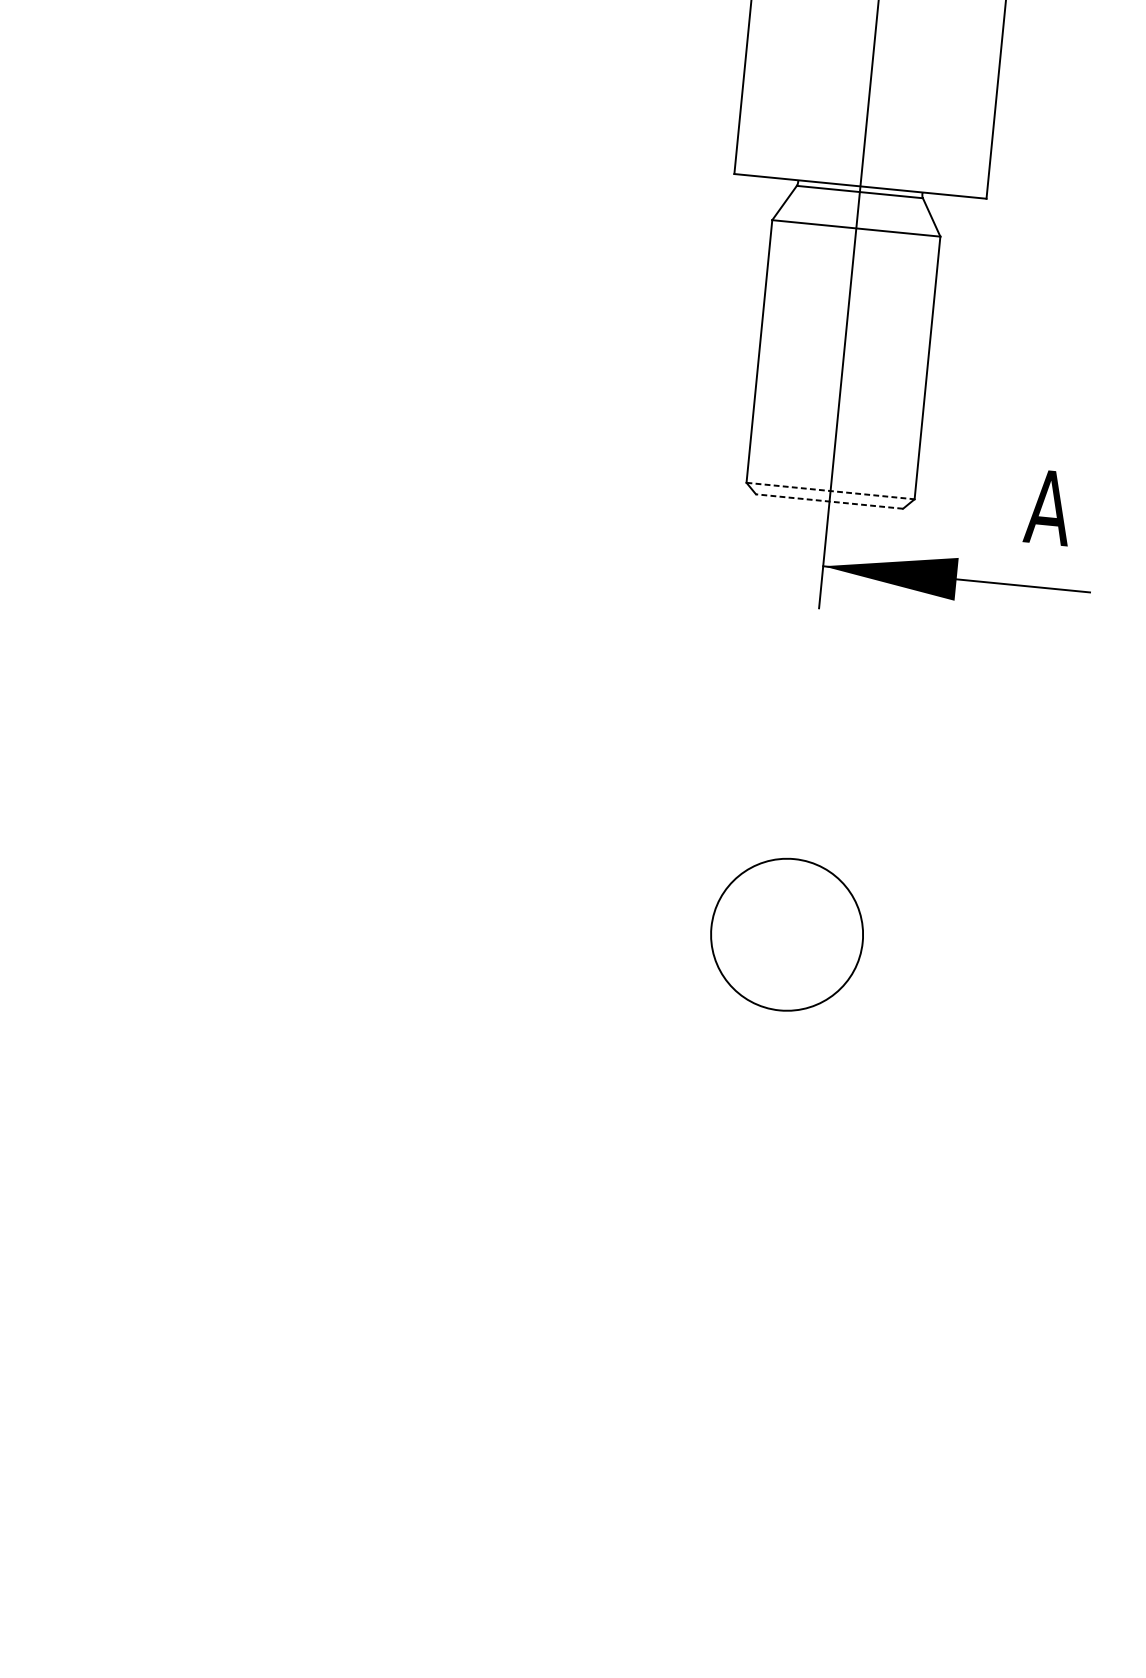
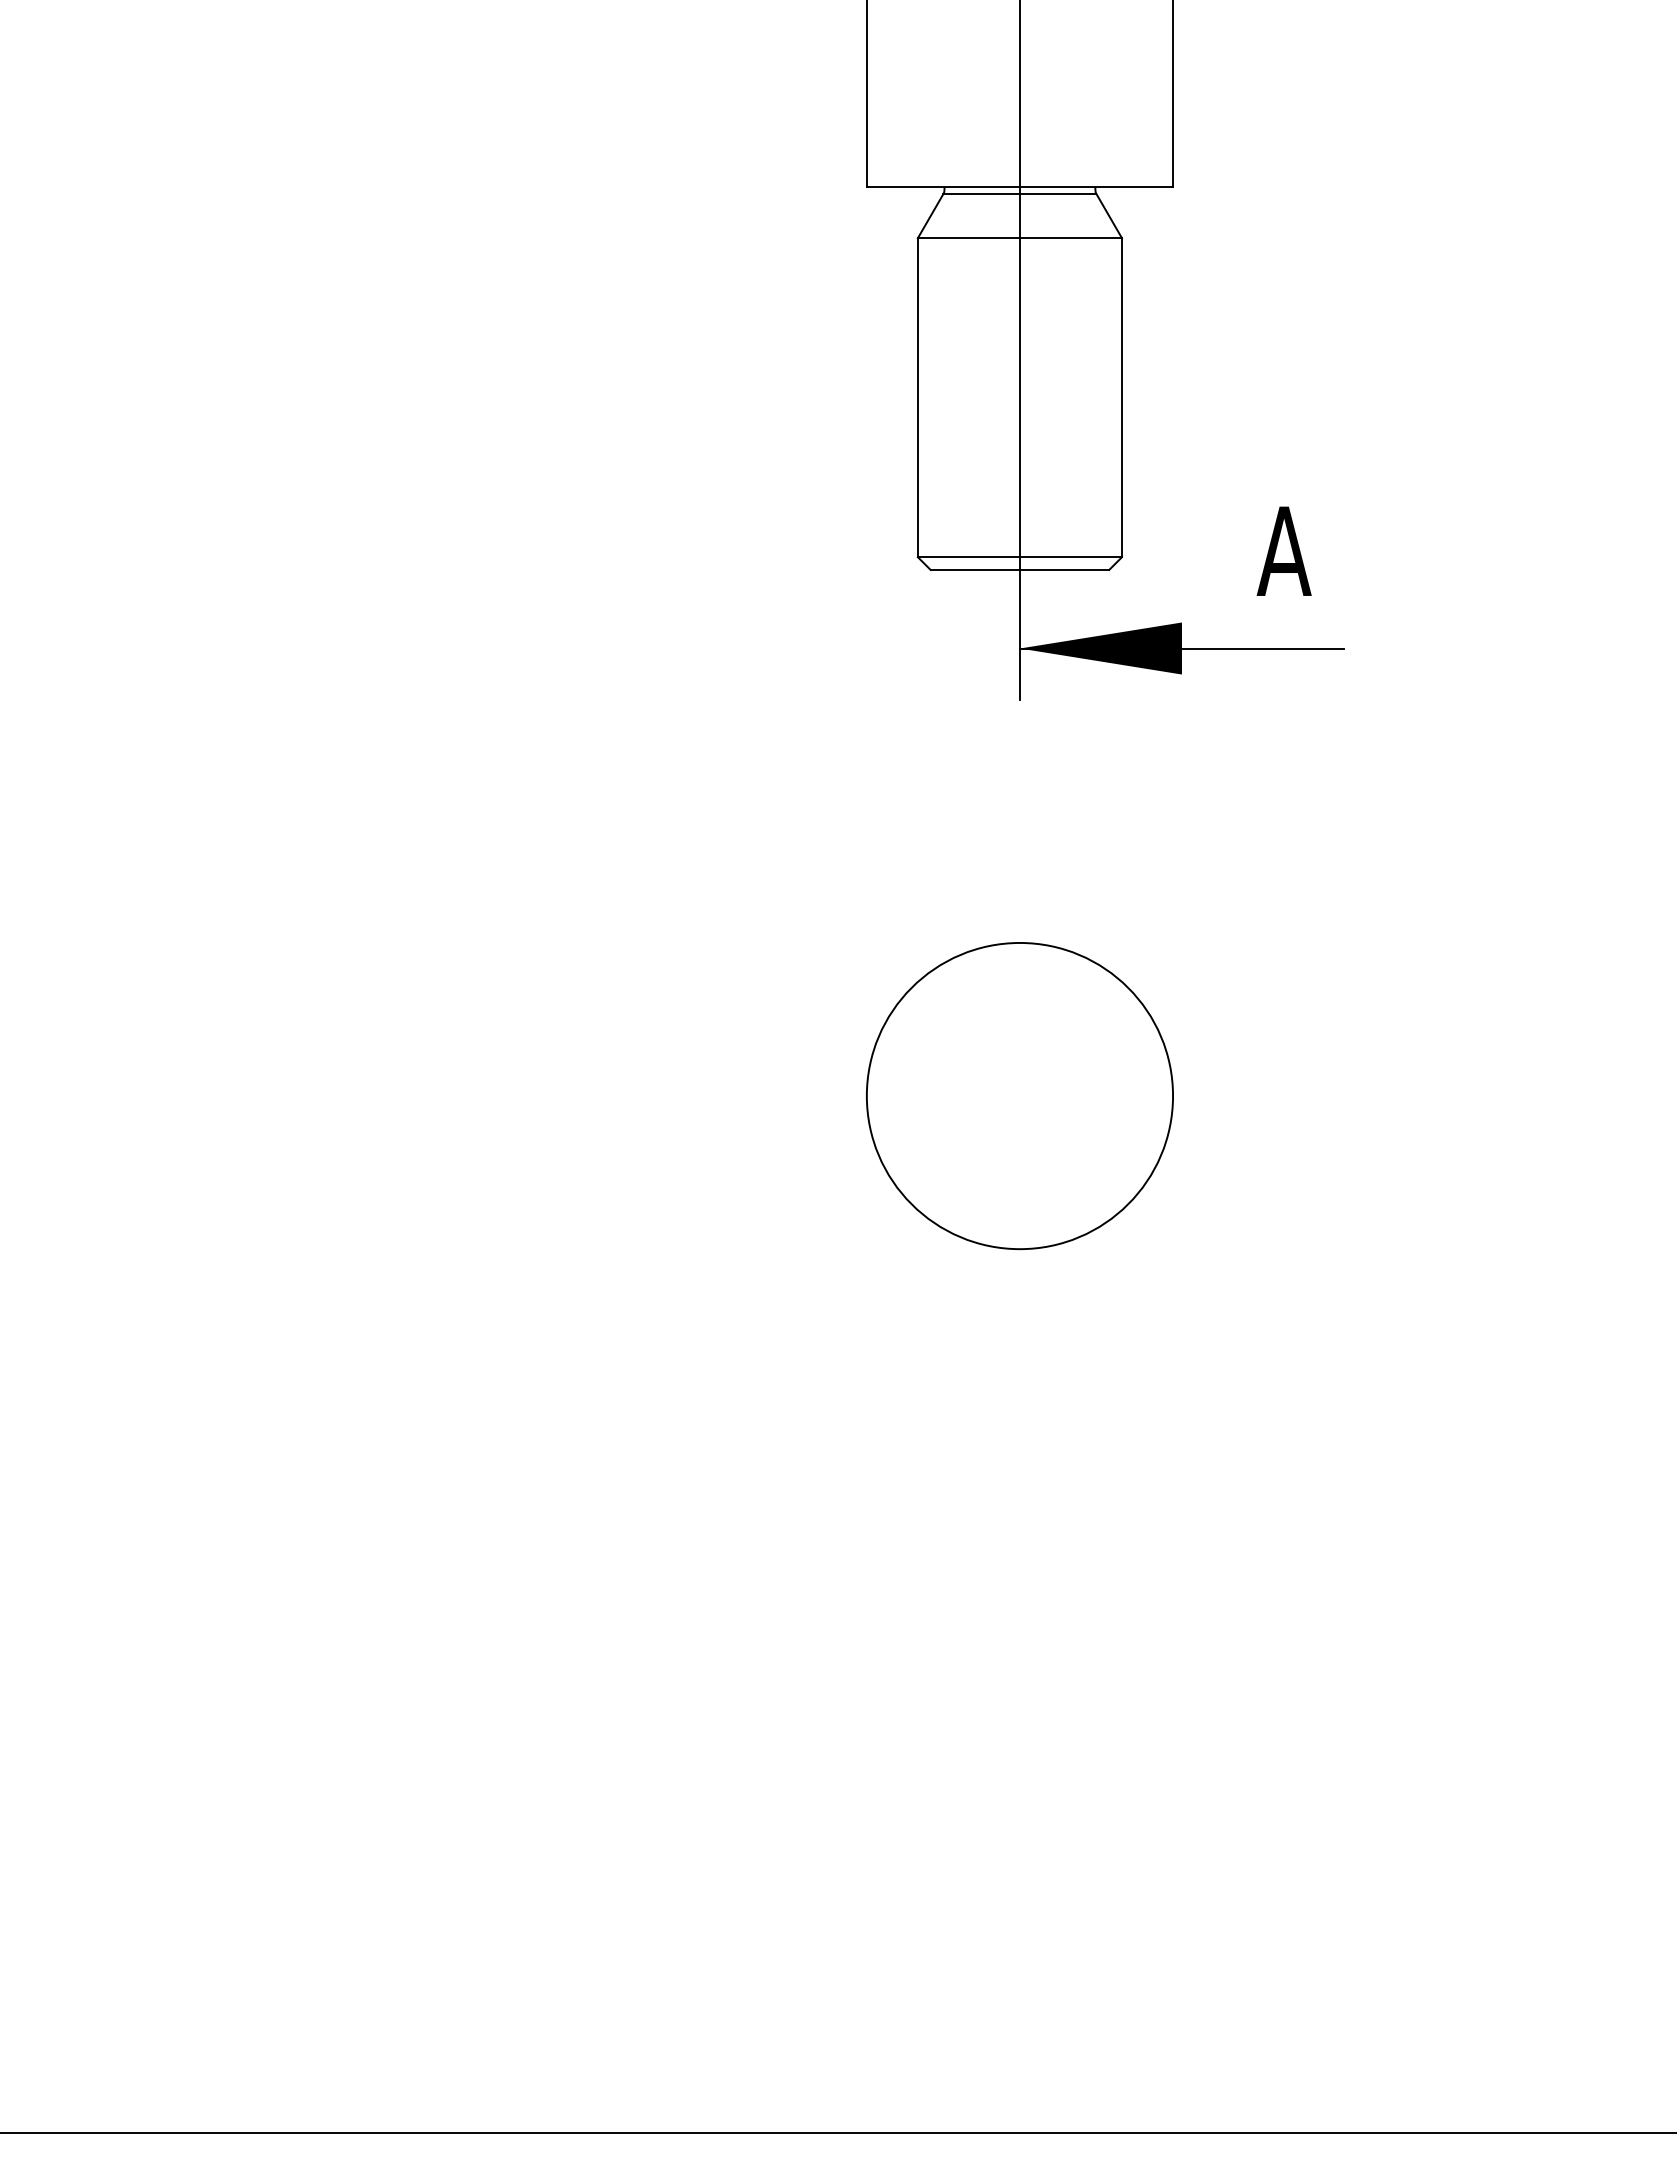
line: (831, 491) -> (1020, 557), dashed -> solid
line: (829, 501) -> (1019, 569), dashed -> solid
circle: (786, 934) -> (1019, 1095), size x1.67

